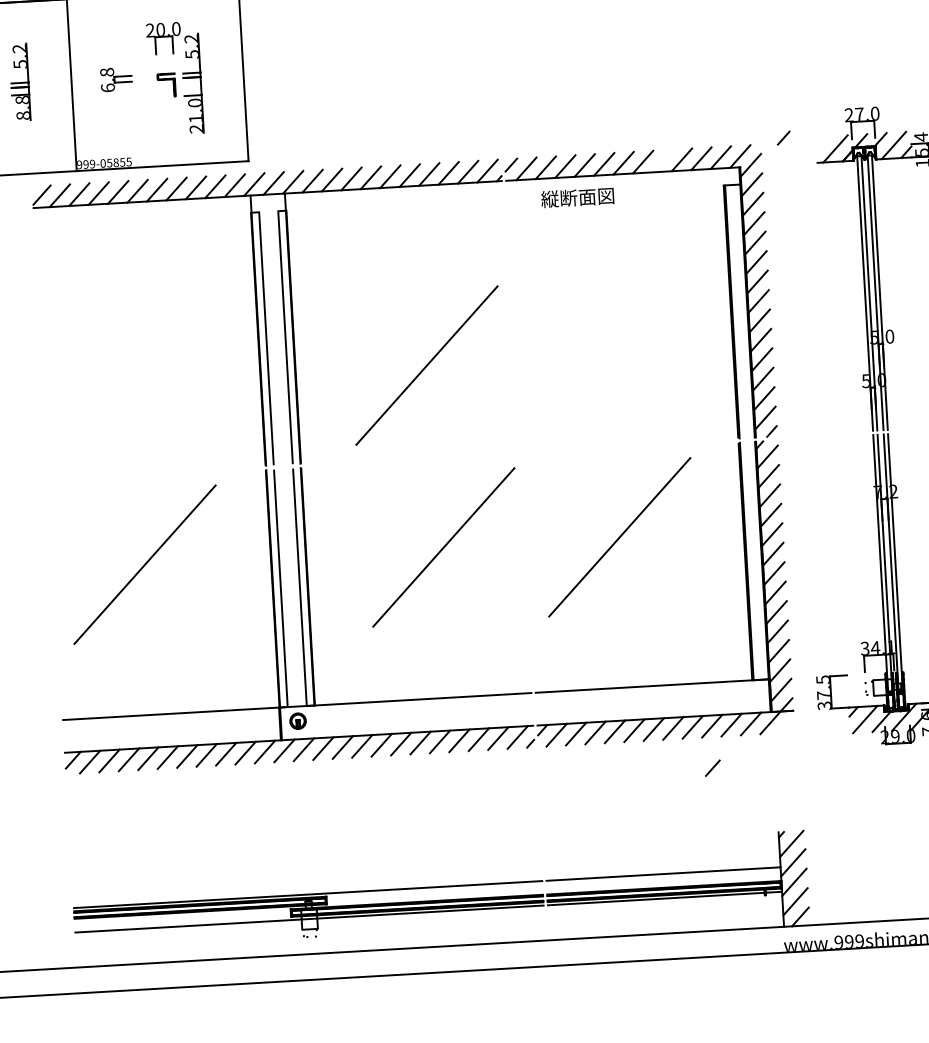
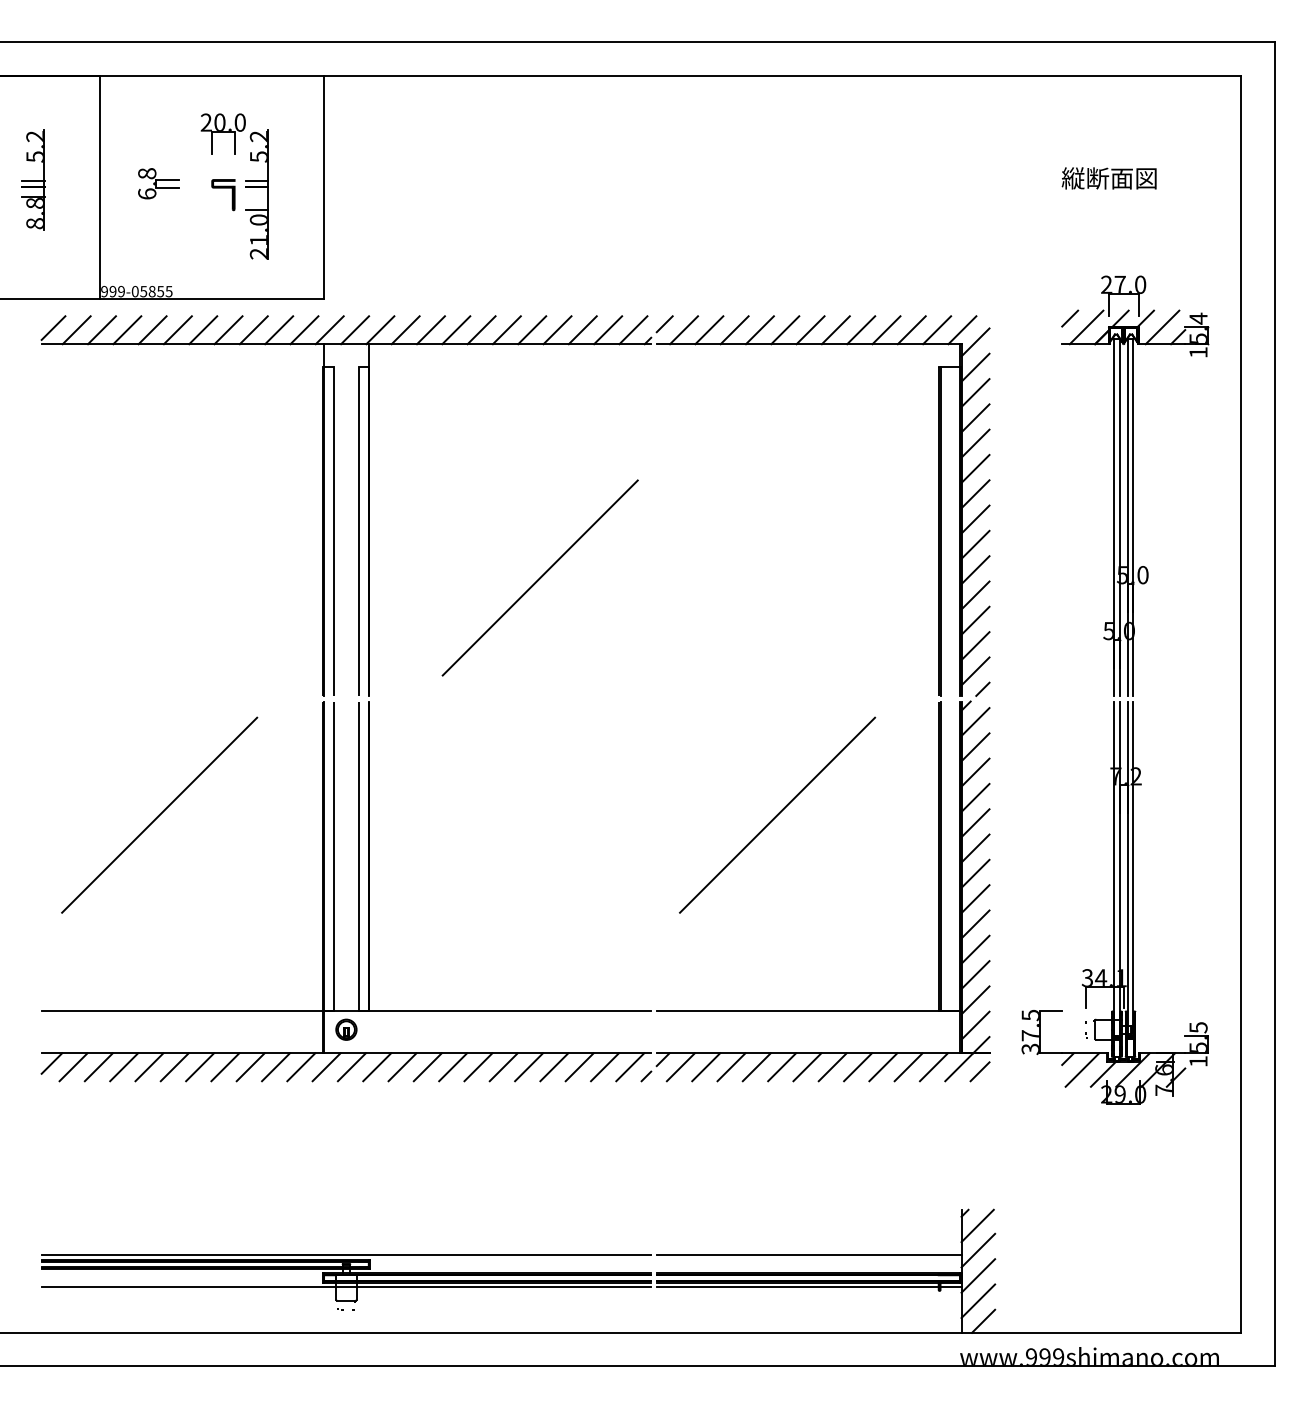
line: (784, 138) -> (1070, 318), moved
line: (662, 161) -> (861, 330), added
text: (577, 197) -> (1108, 178), moved
line: (443, 546) -> (548, 814), removed
line: (712, 768) -> (979, 1071), moved

